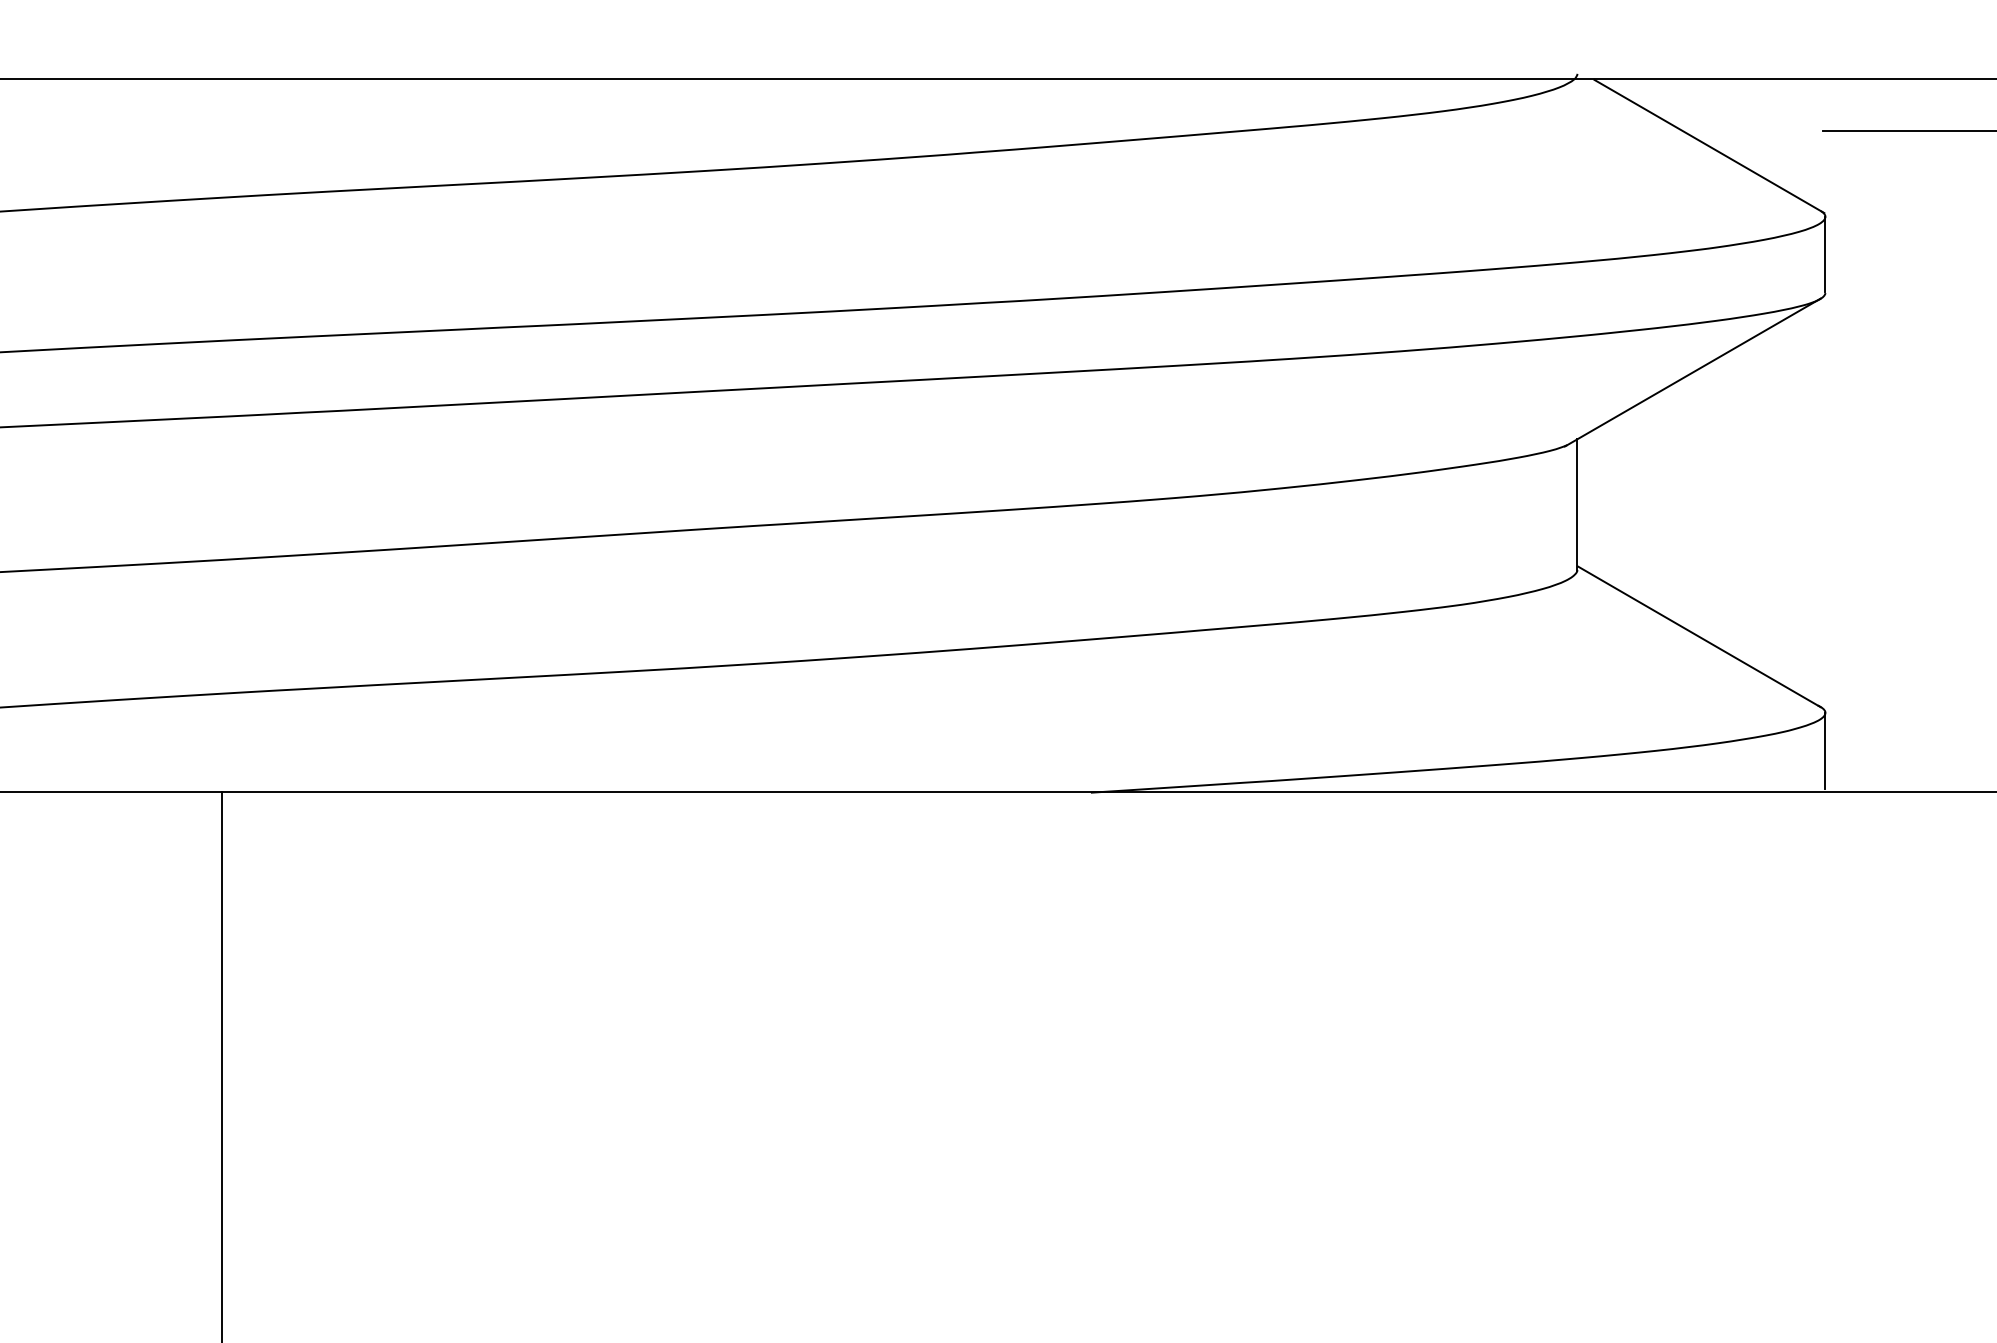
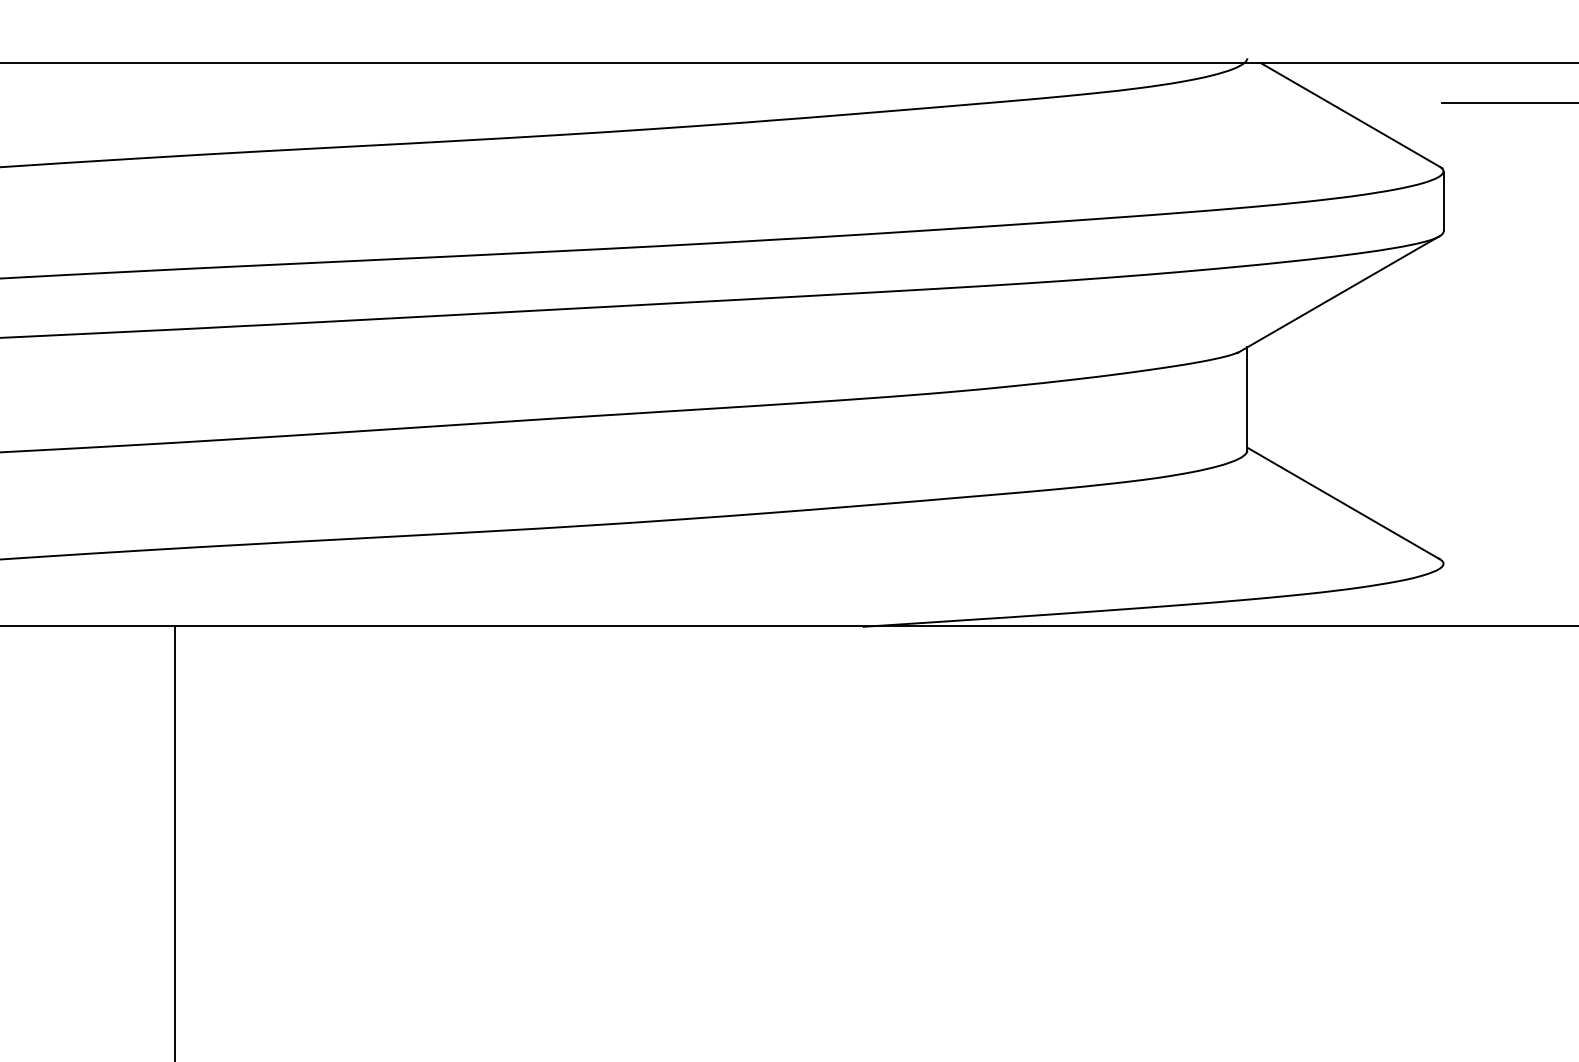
line: (1825, 750) -> (1443, 593), removed

